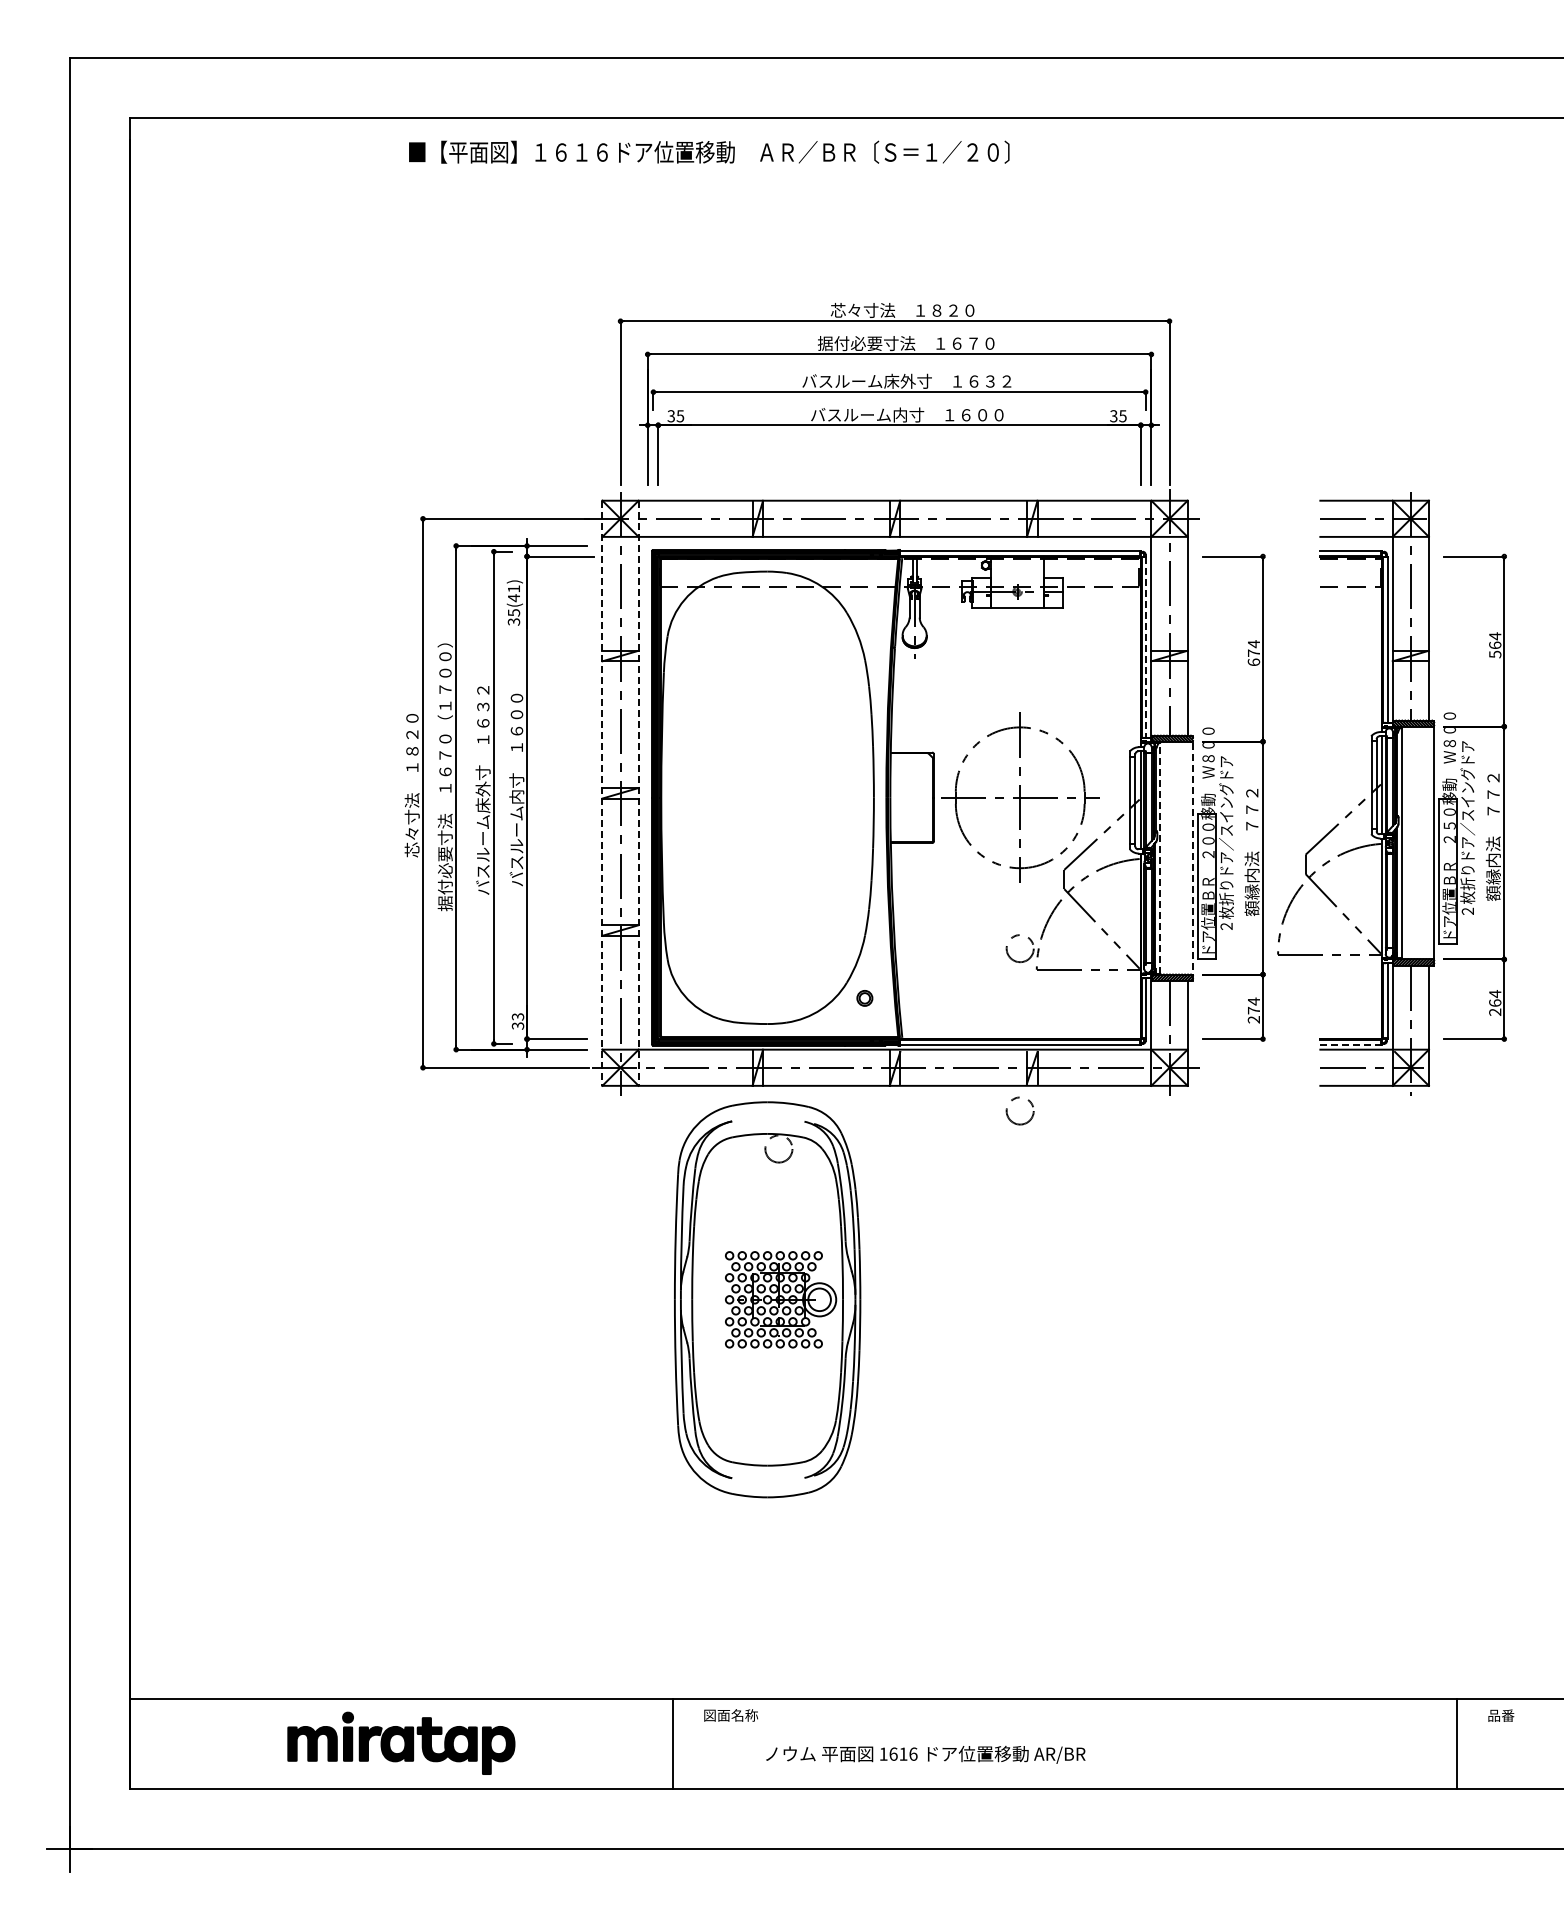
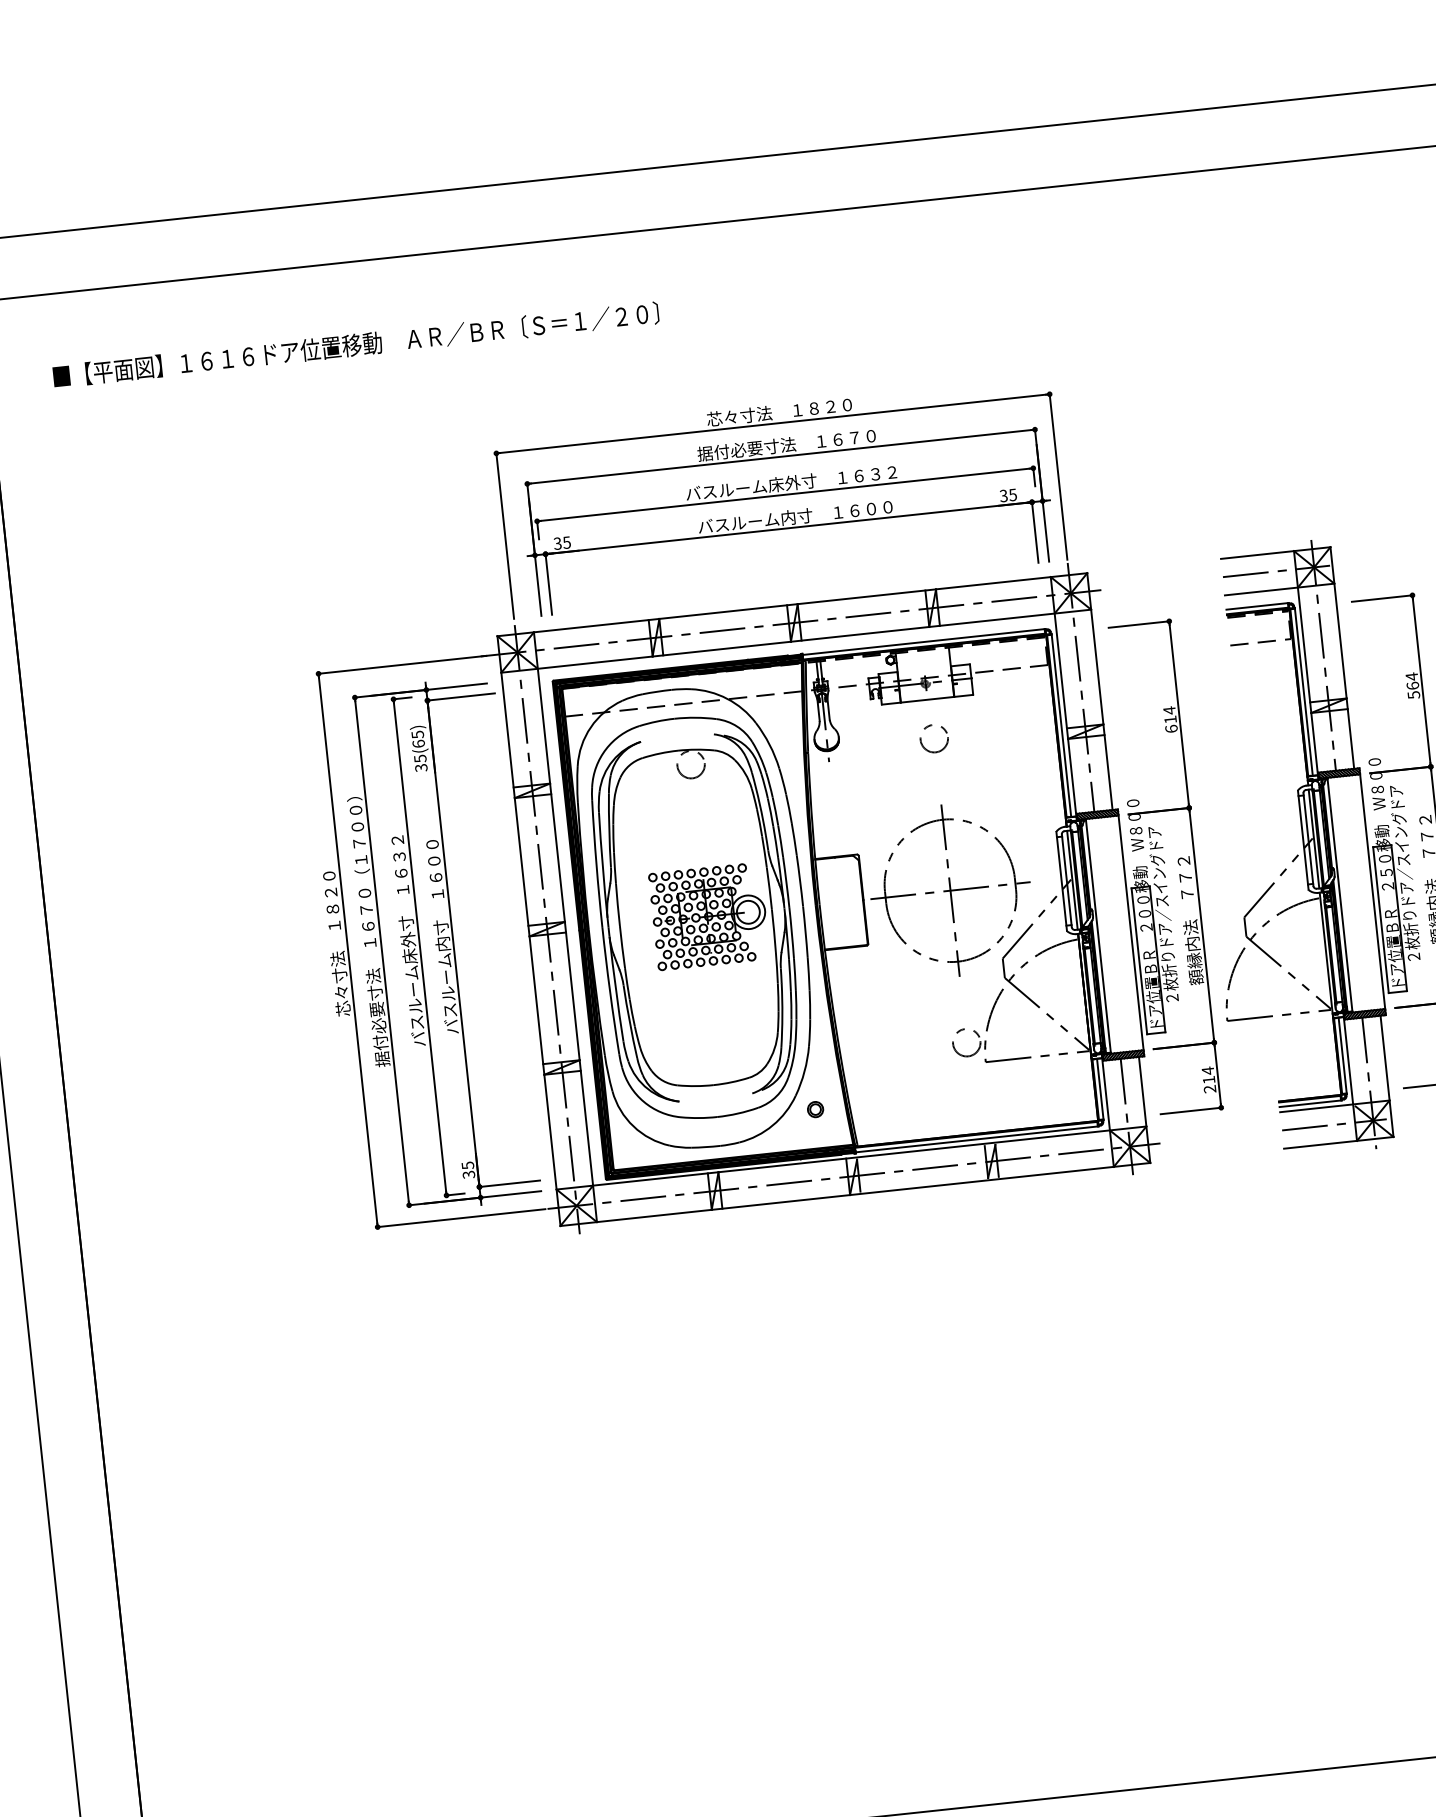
text: (709, 151) -> (356, 344), moved
text: (513, 593) -> (417, 739), 35(41) -> 35(65)
line: (1146, 647) -> (1061, 725), dashed -> solid
text: (1253, 652) -> (1170, 719), 674 -> 614
line: (602, 793) -> (529, 931), dashed -> solid
line: (638, 793) -> (565, 927), dashed -> solid
line: (1160, 857) -> (1098, 935), dashed -> solid
line: (1192, 857) -> (1130, 932), dashed -> solid
text: (1253, 1010) -> (1208, 1079), 274 -> 214
text: (517, 1016) -> (467, 1165), 33 -> 35
line: (1351, 1044) -> (1311, 1103), dashed -> solid
circle: (1019, 1110) -> (933, 738), moved
part: (767, 1299) -> (695, 917), moved

